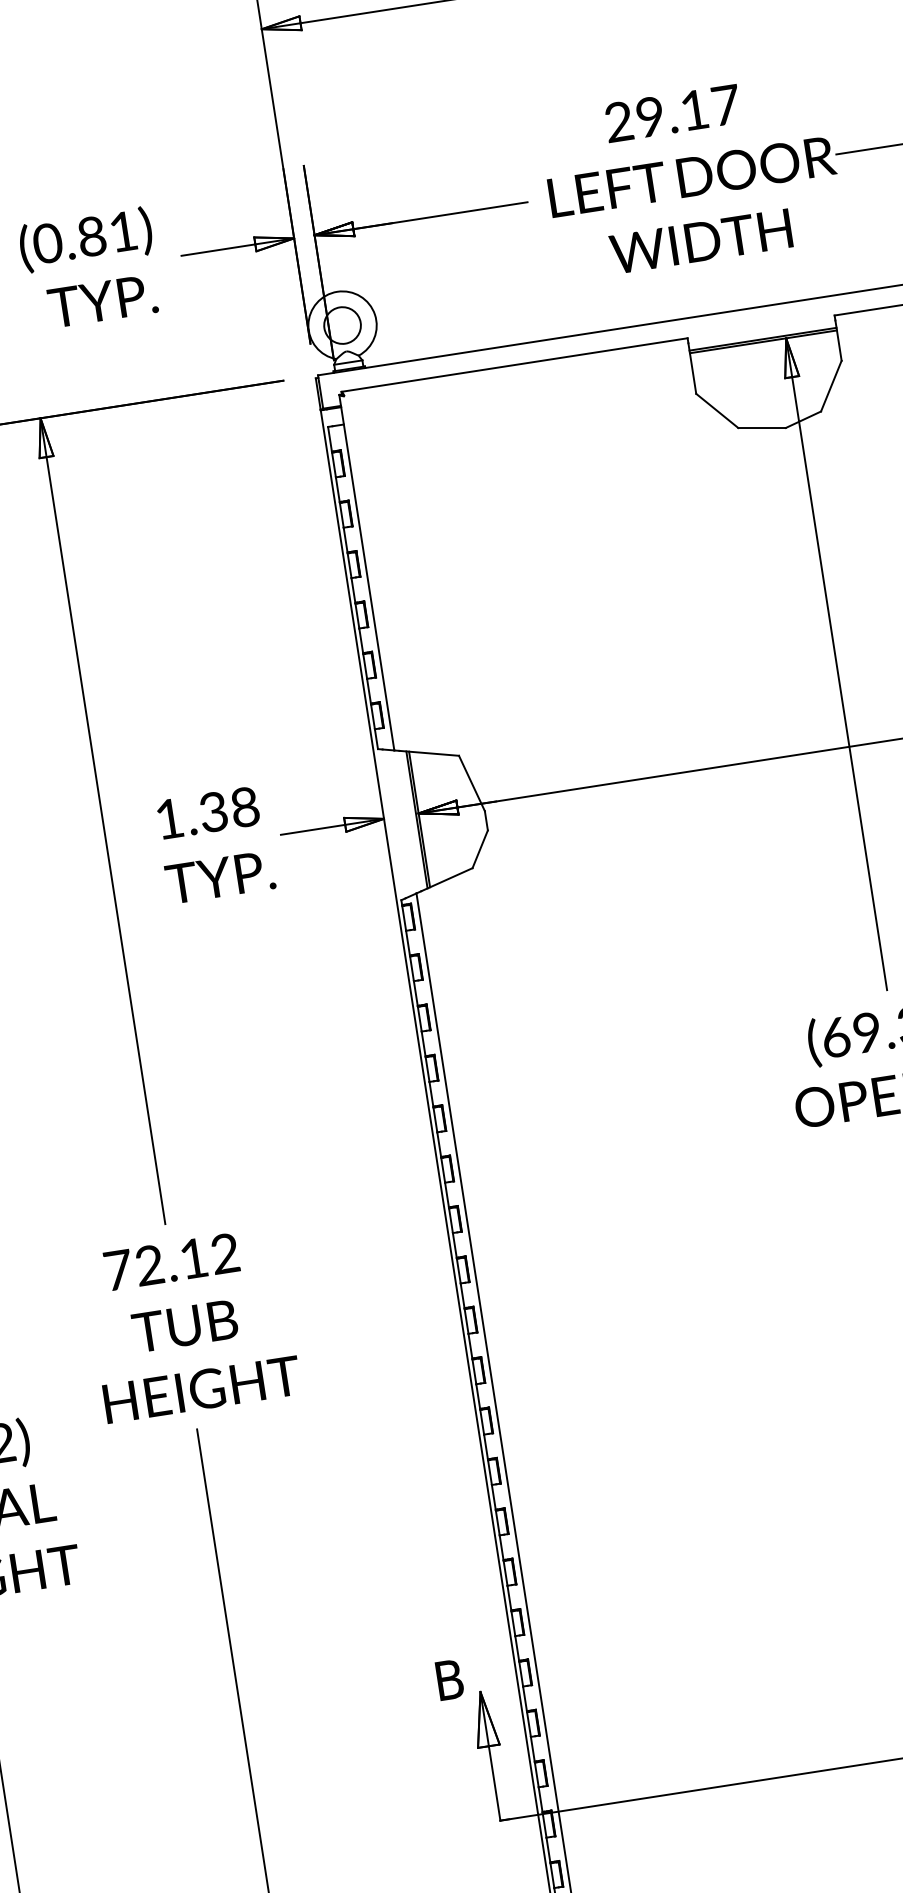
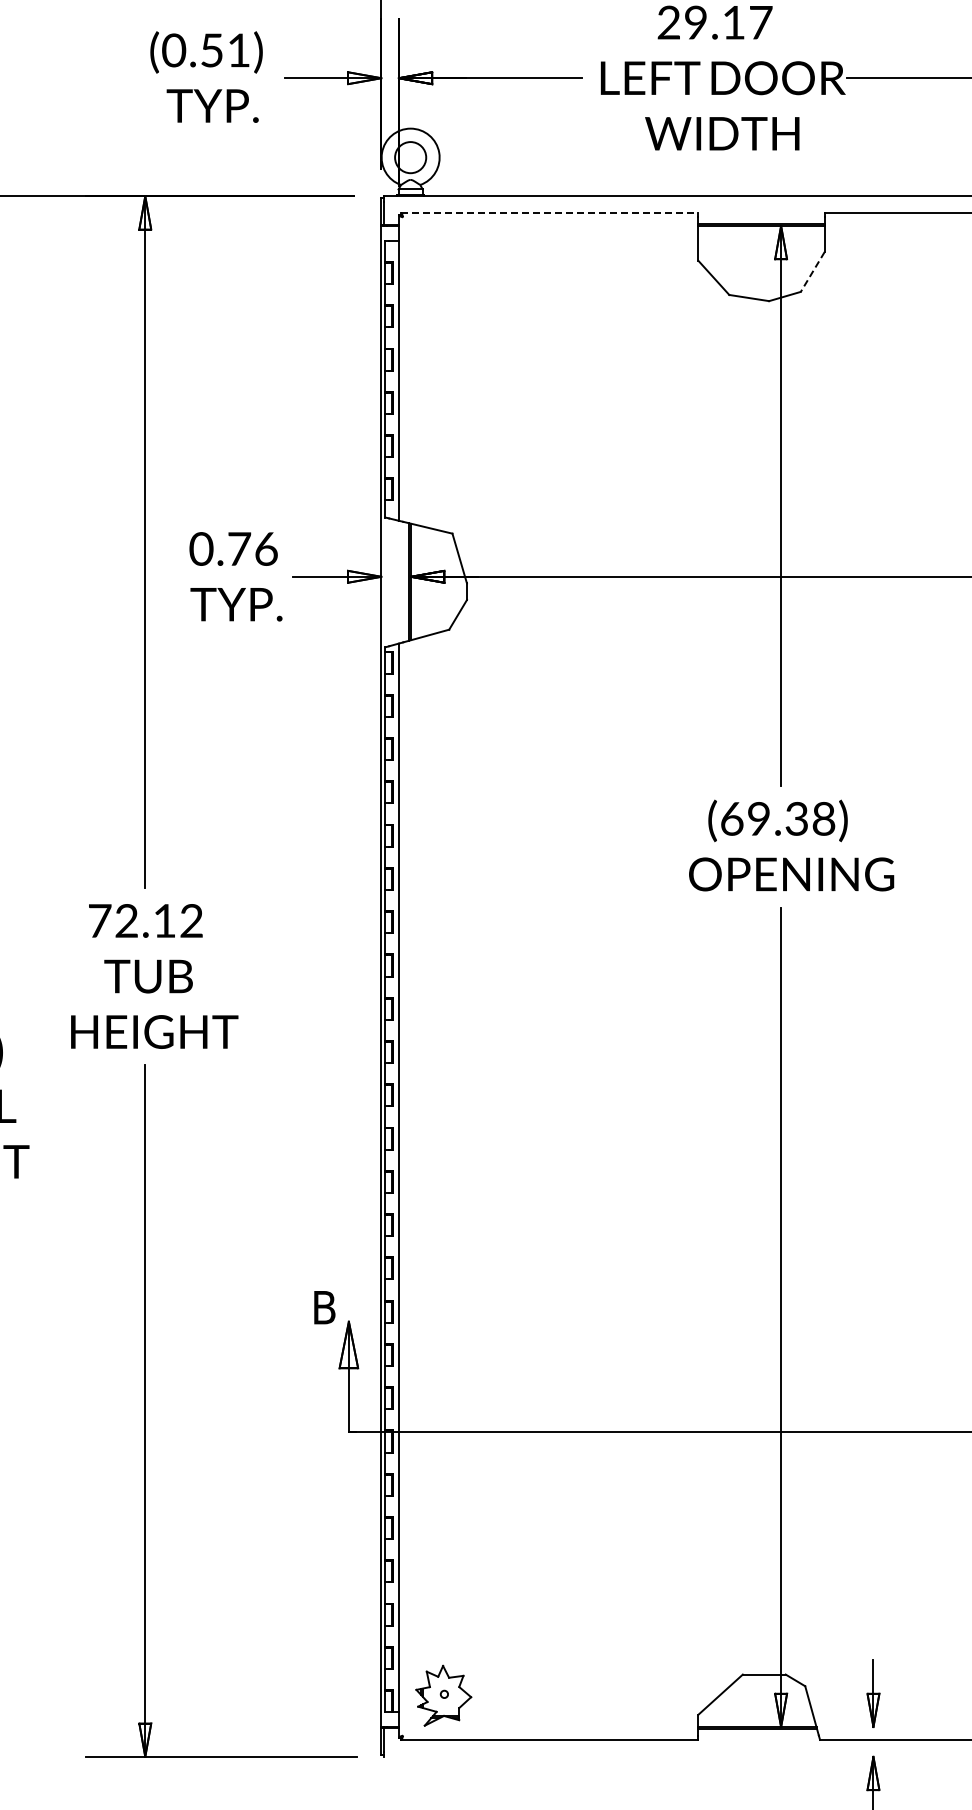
text: (91, 236) -> (211, 50), (0.81) -> (0.51)
line: (514, 365) -> (549, 213), solid -> dashed
line: (831, 386) -> (812, 272), solid -> dashed
text: (206, 812) -> (233, 548), 1.38 -> 0.76

